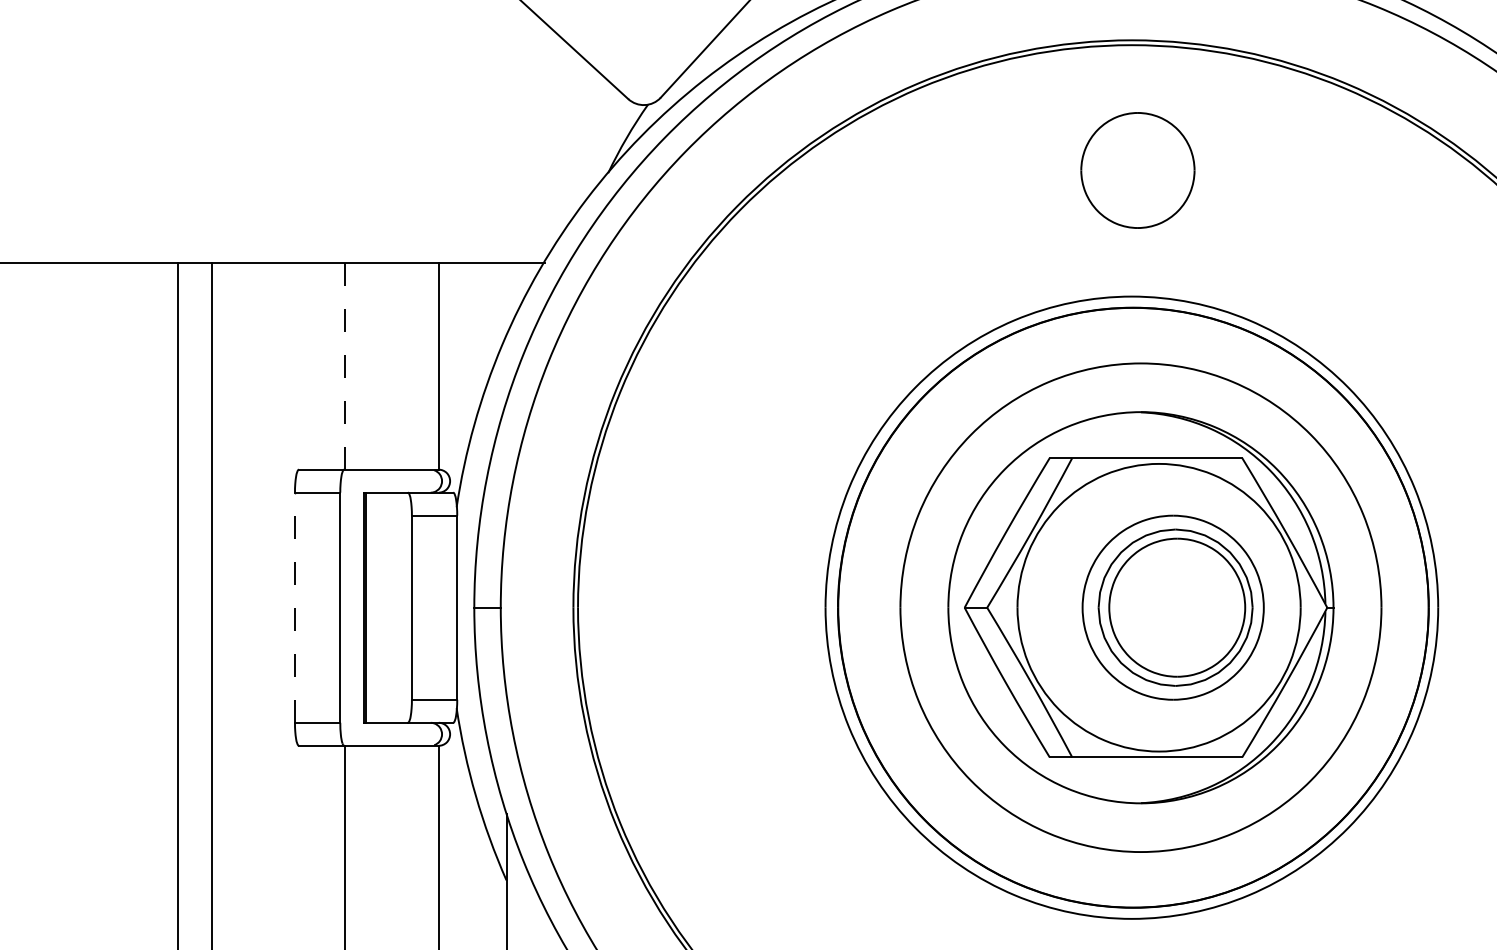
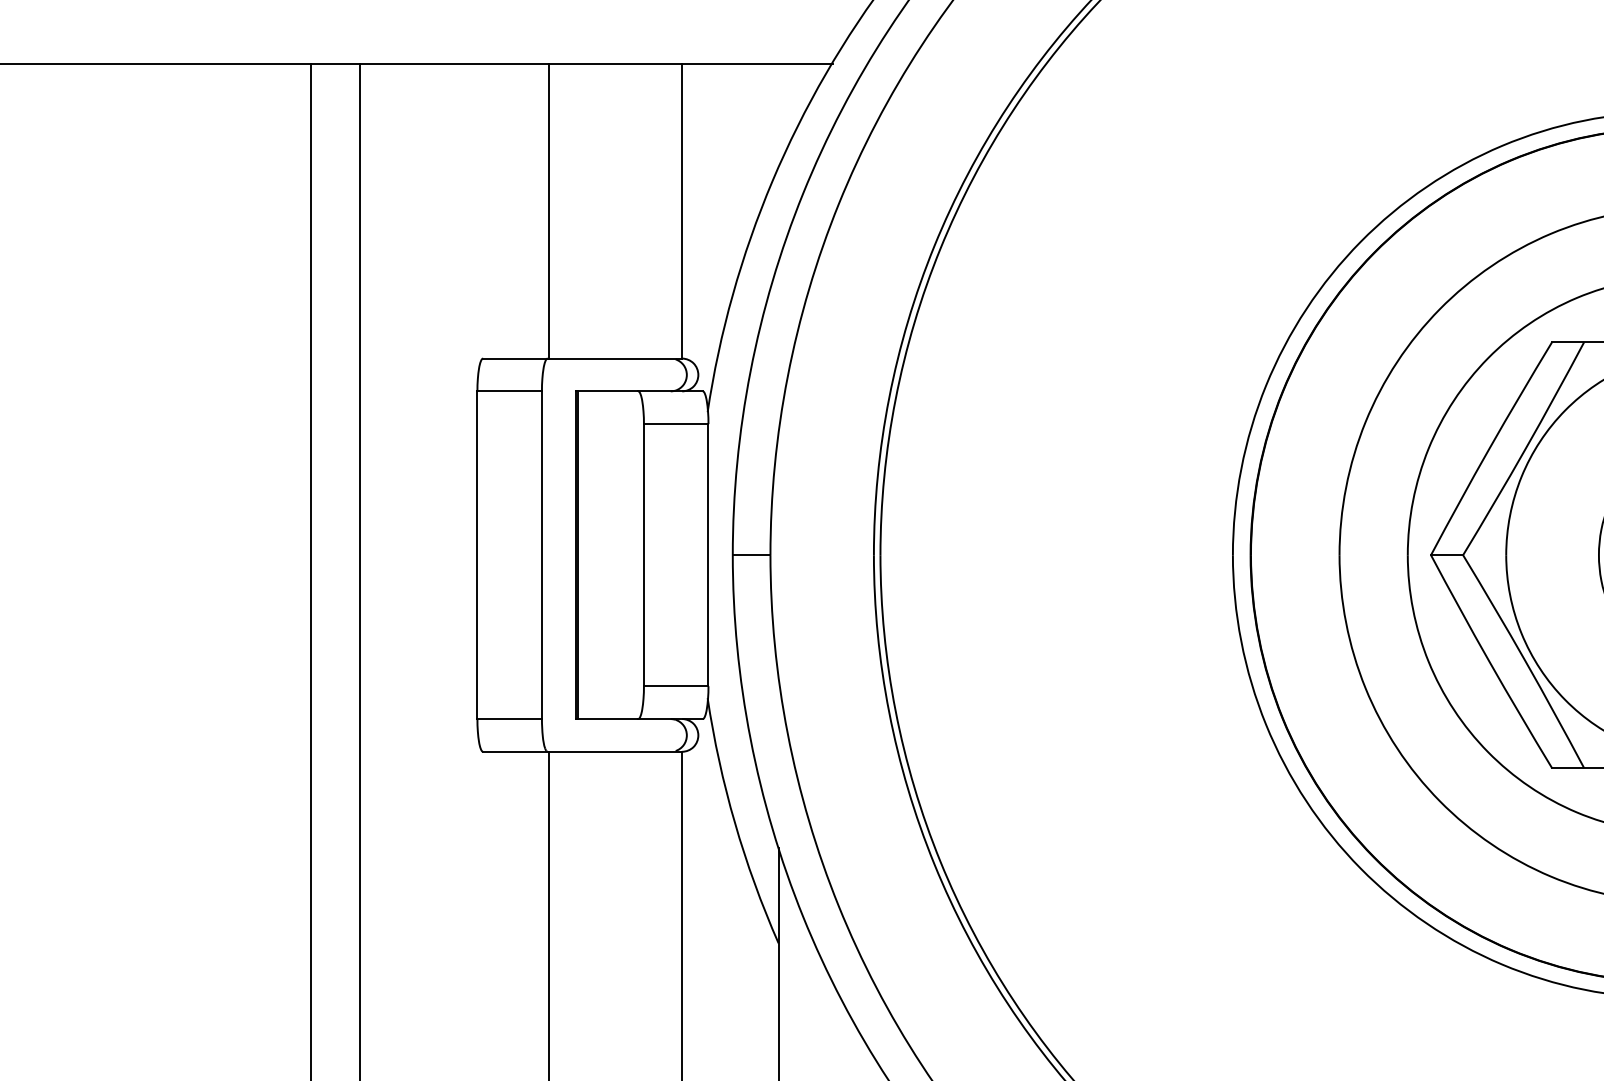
line: (345, 366) -> (549, 211), dashed -> solid
line: (294, 607) -> (476, 554), dashed -> solid

